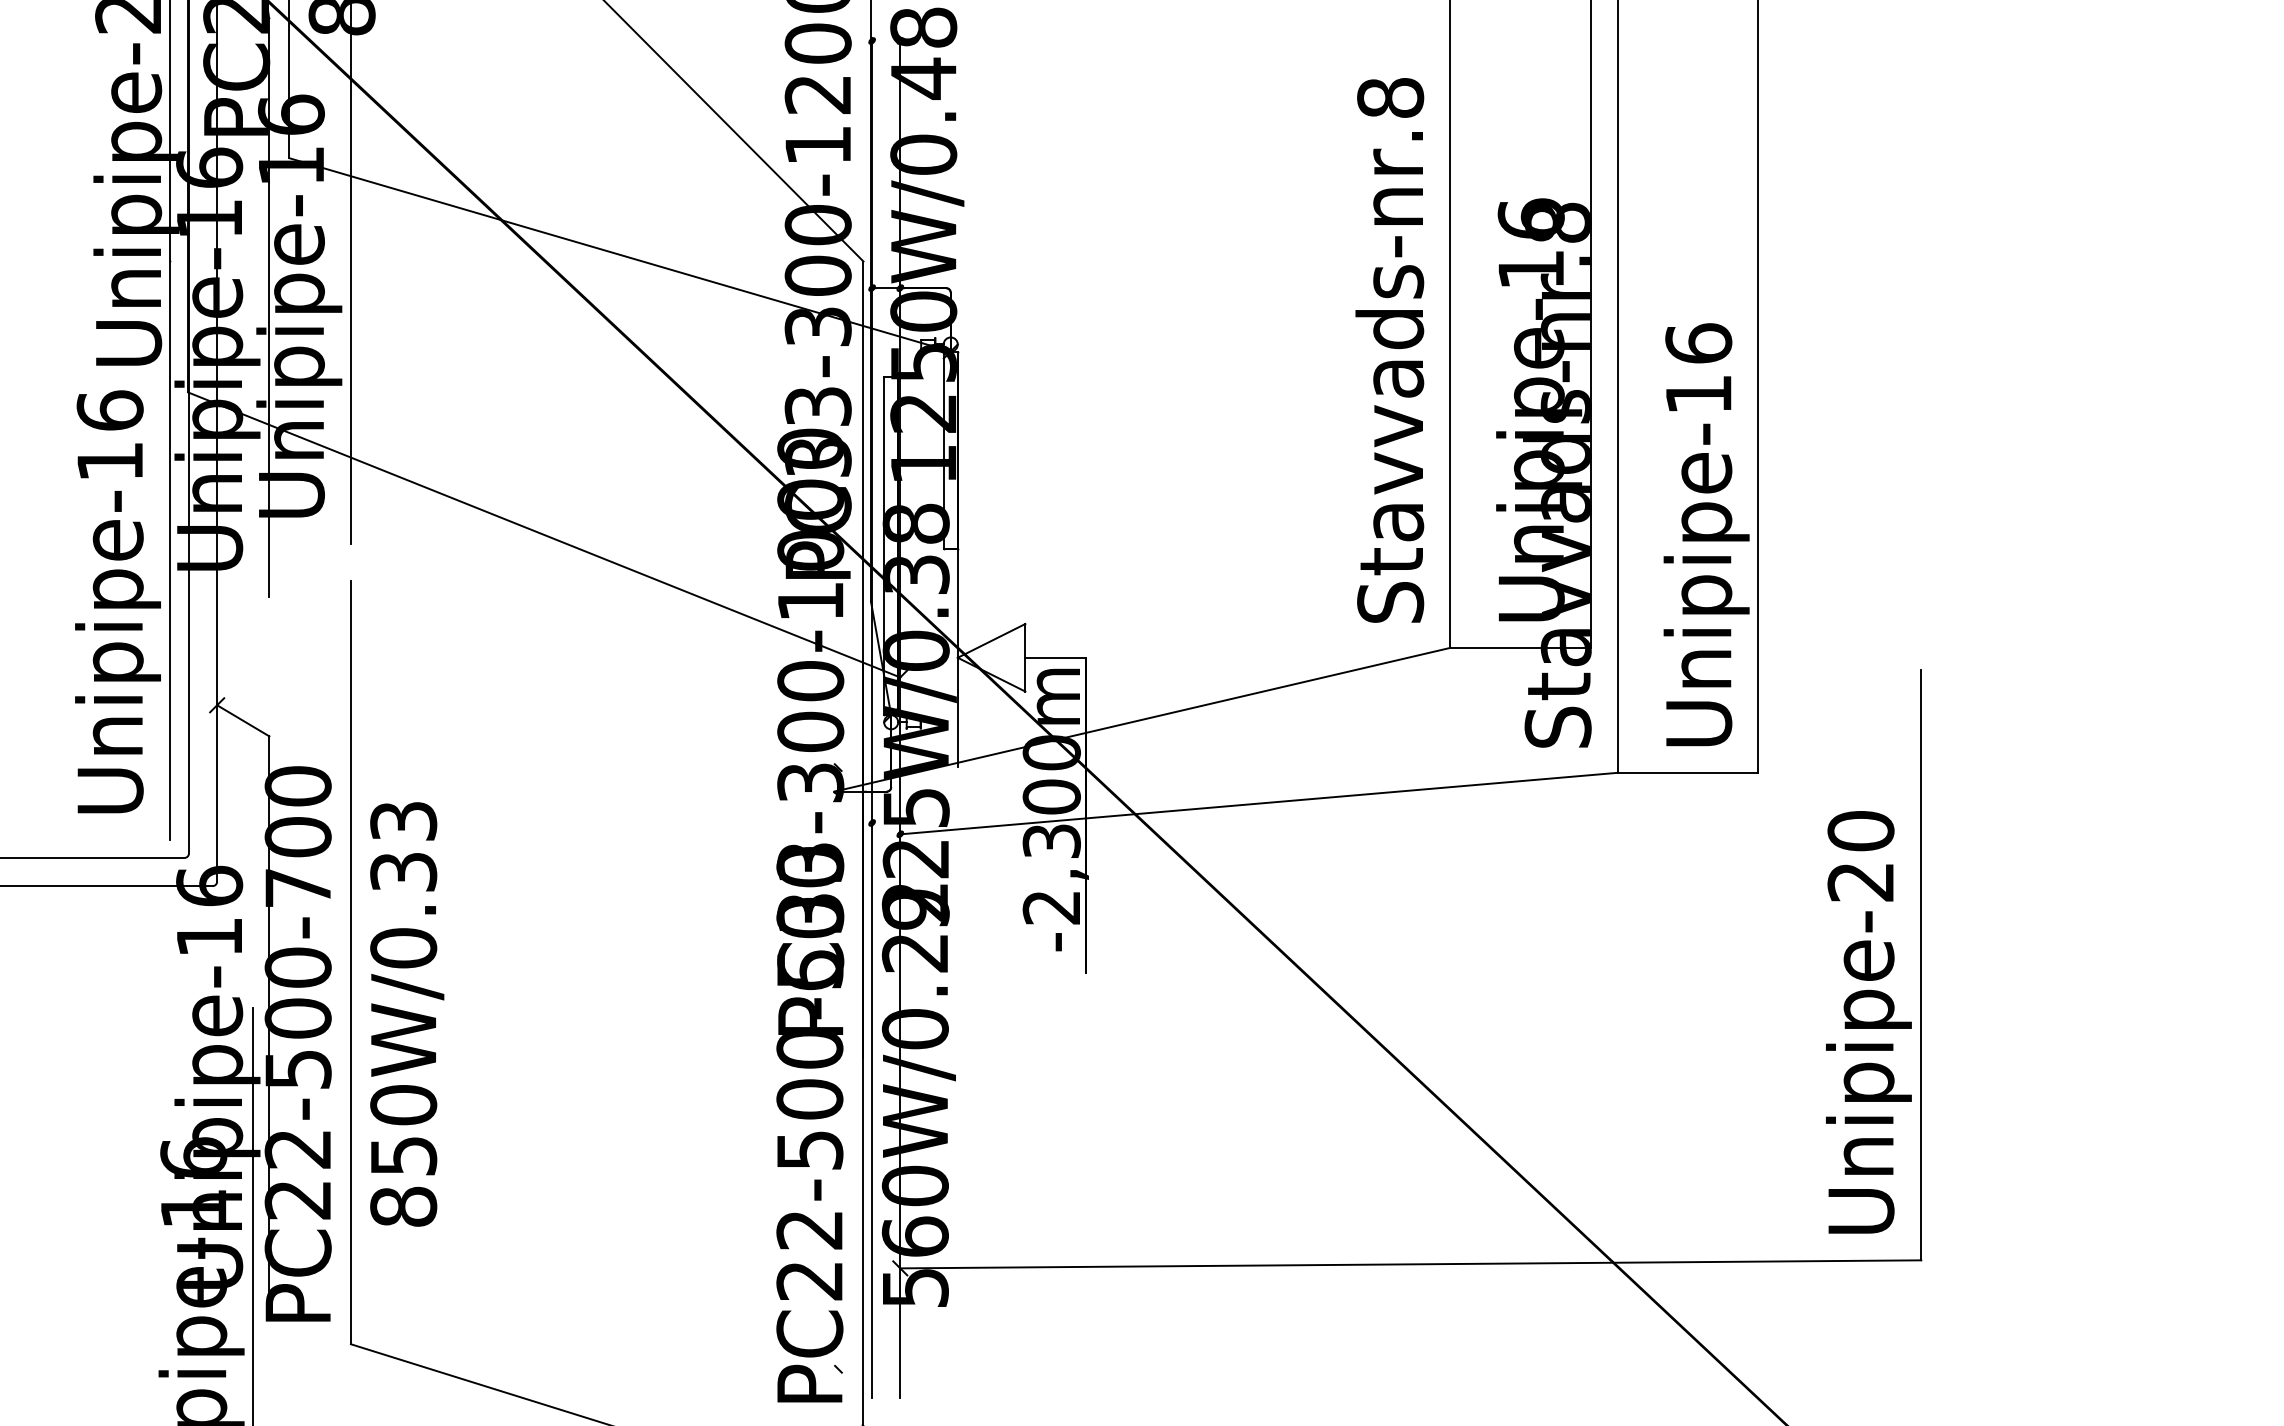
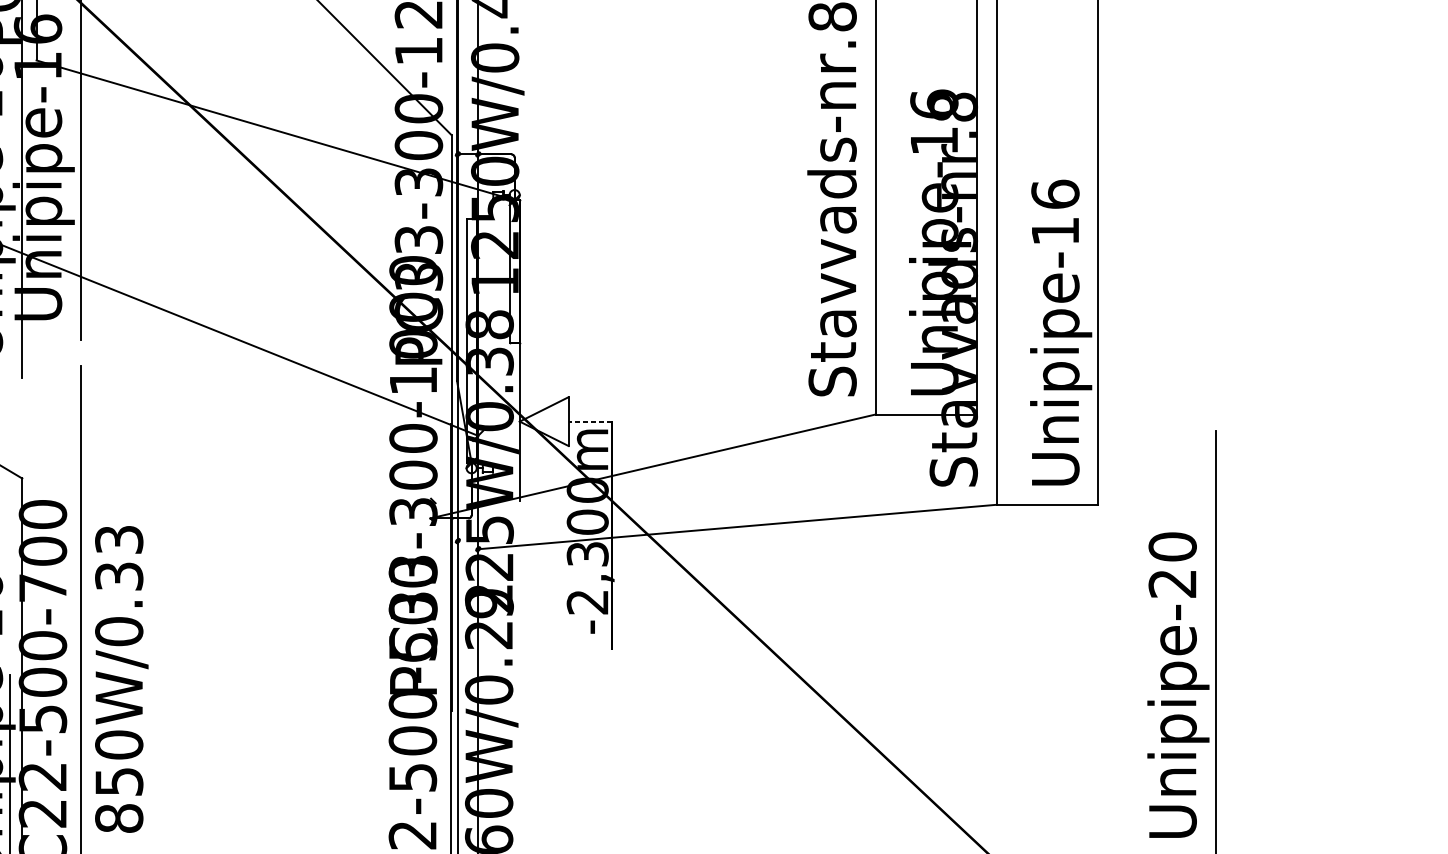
line: (1055, 657) -> (590, 421), solid -> dashed

